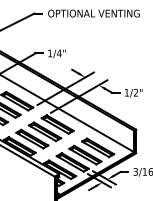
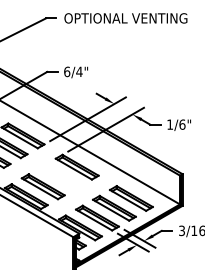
text: (50, 53) -> (67, 71), 1/4" -> 6/4"
text: (136, 92) -> (182, 124), 1/2" -> 1/6"
part: (44, 131) -> (59, 176), removed

